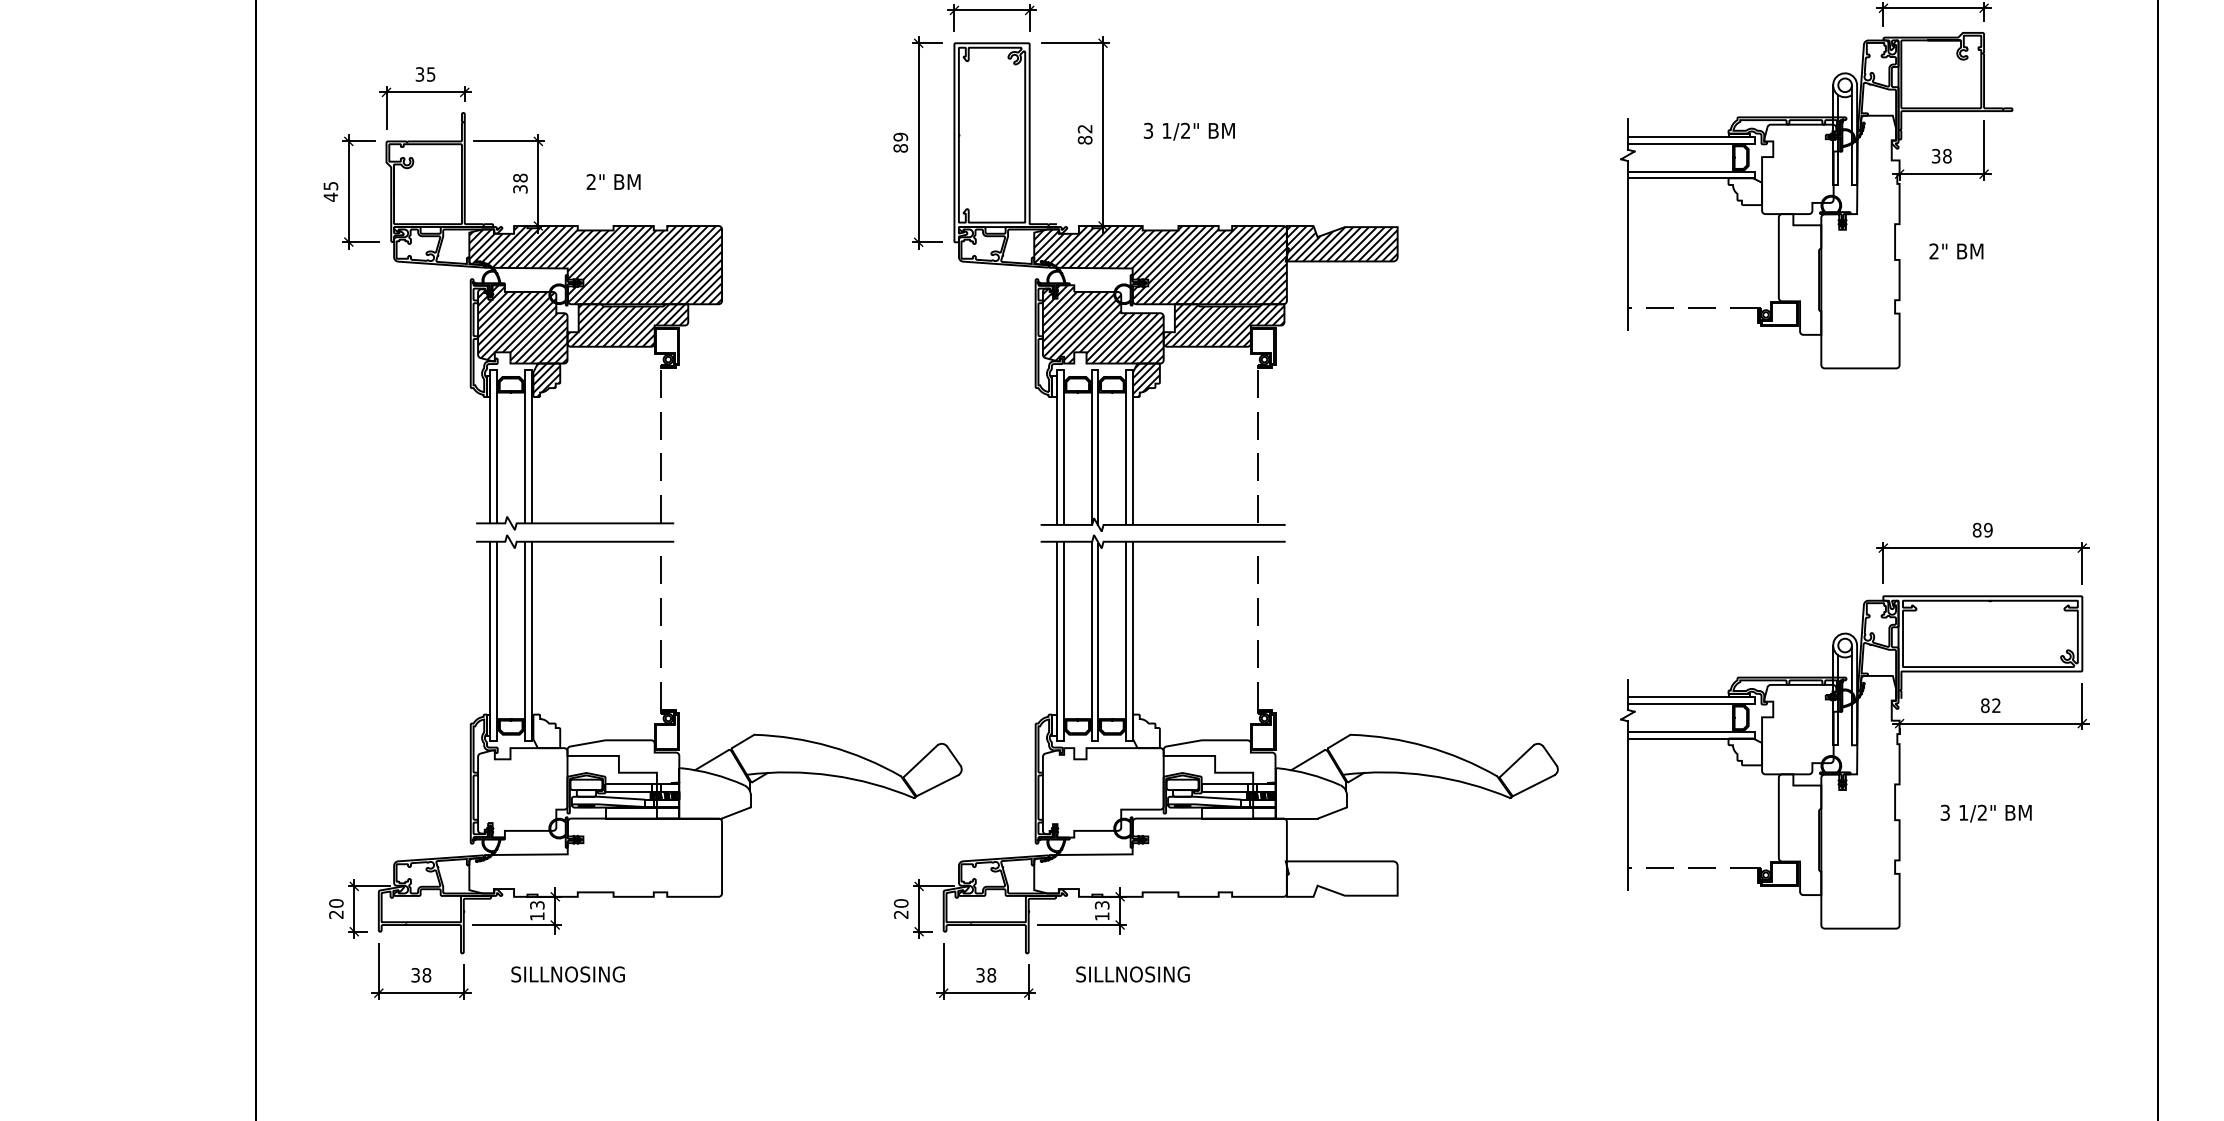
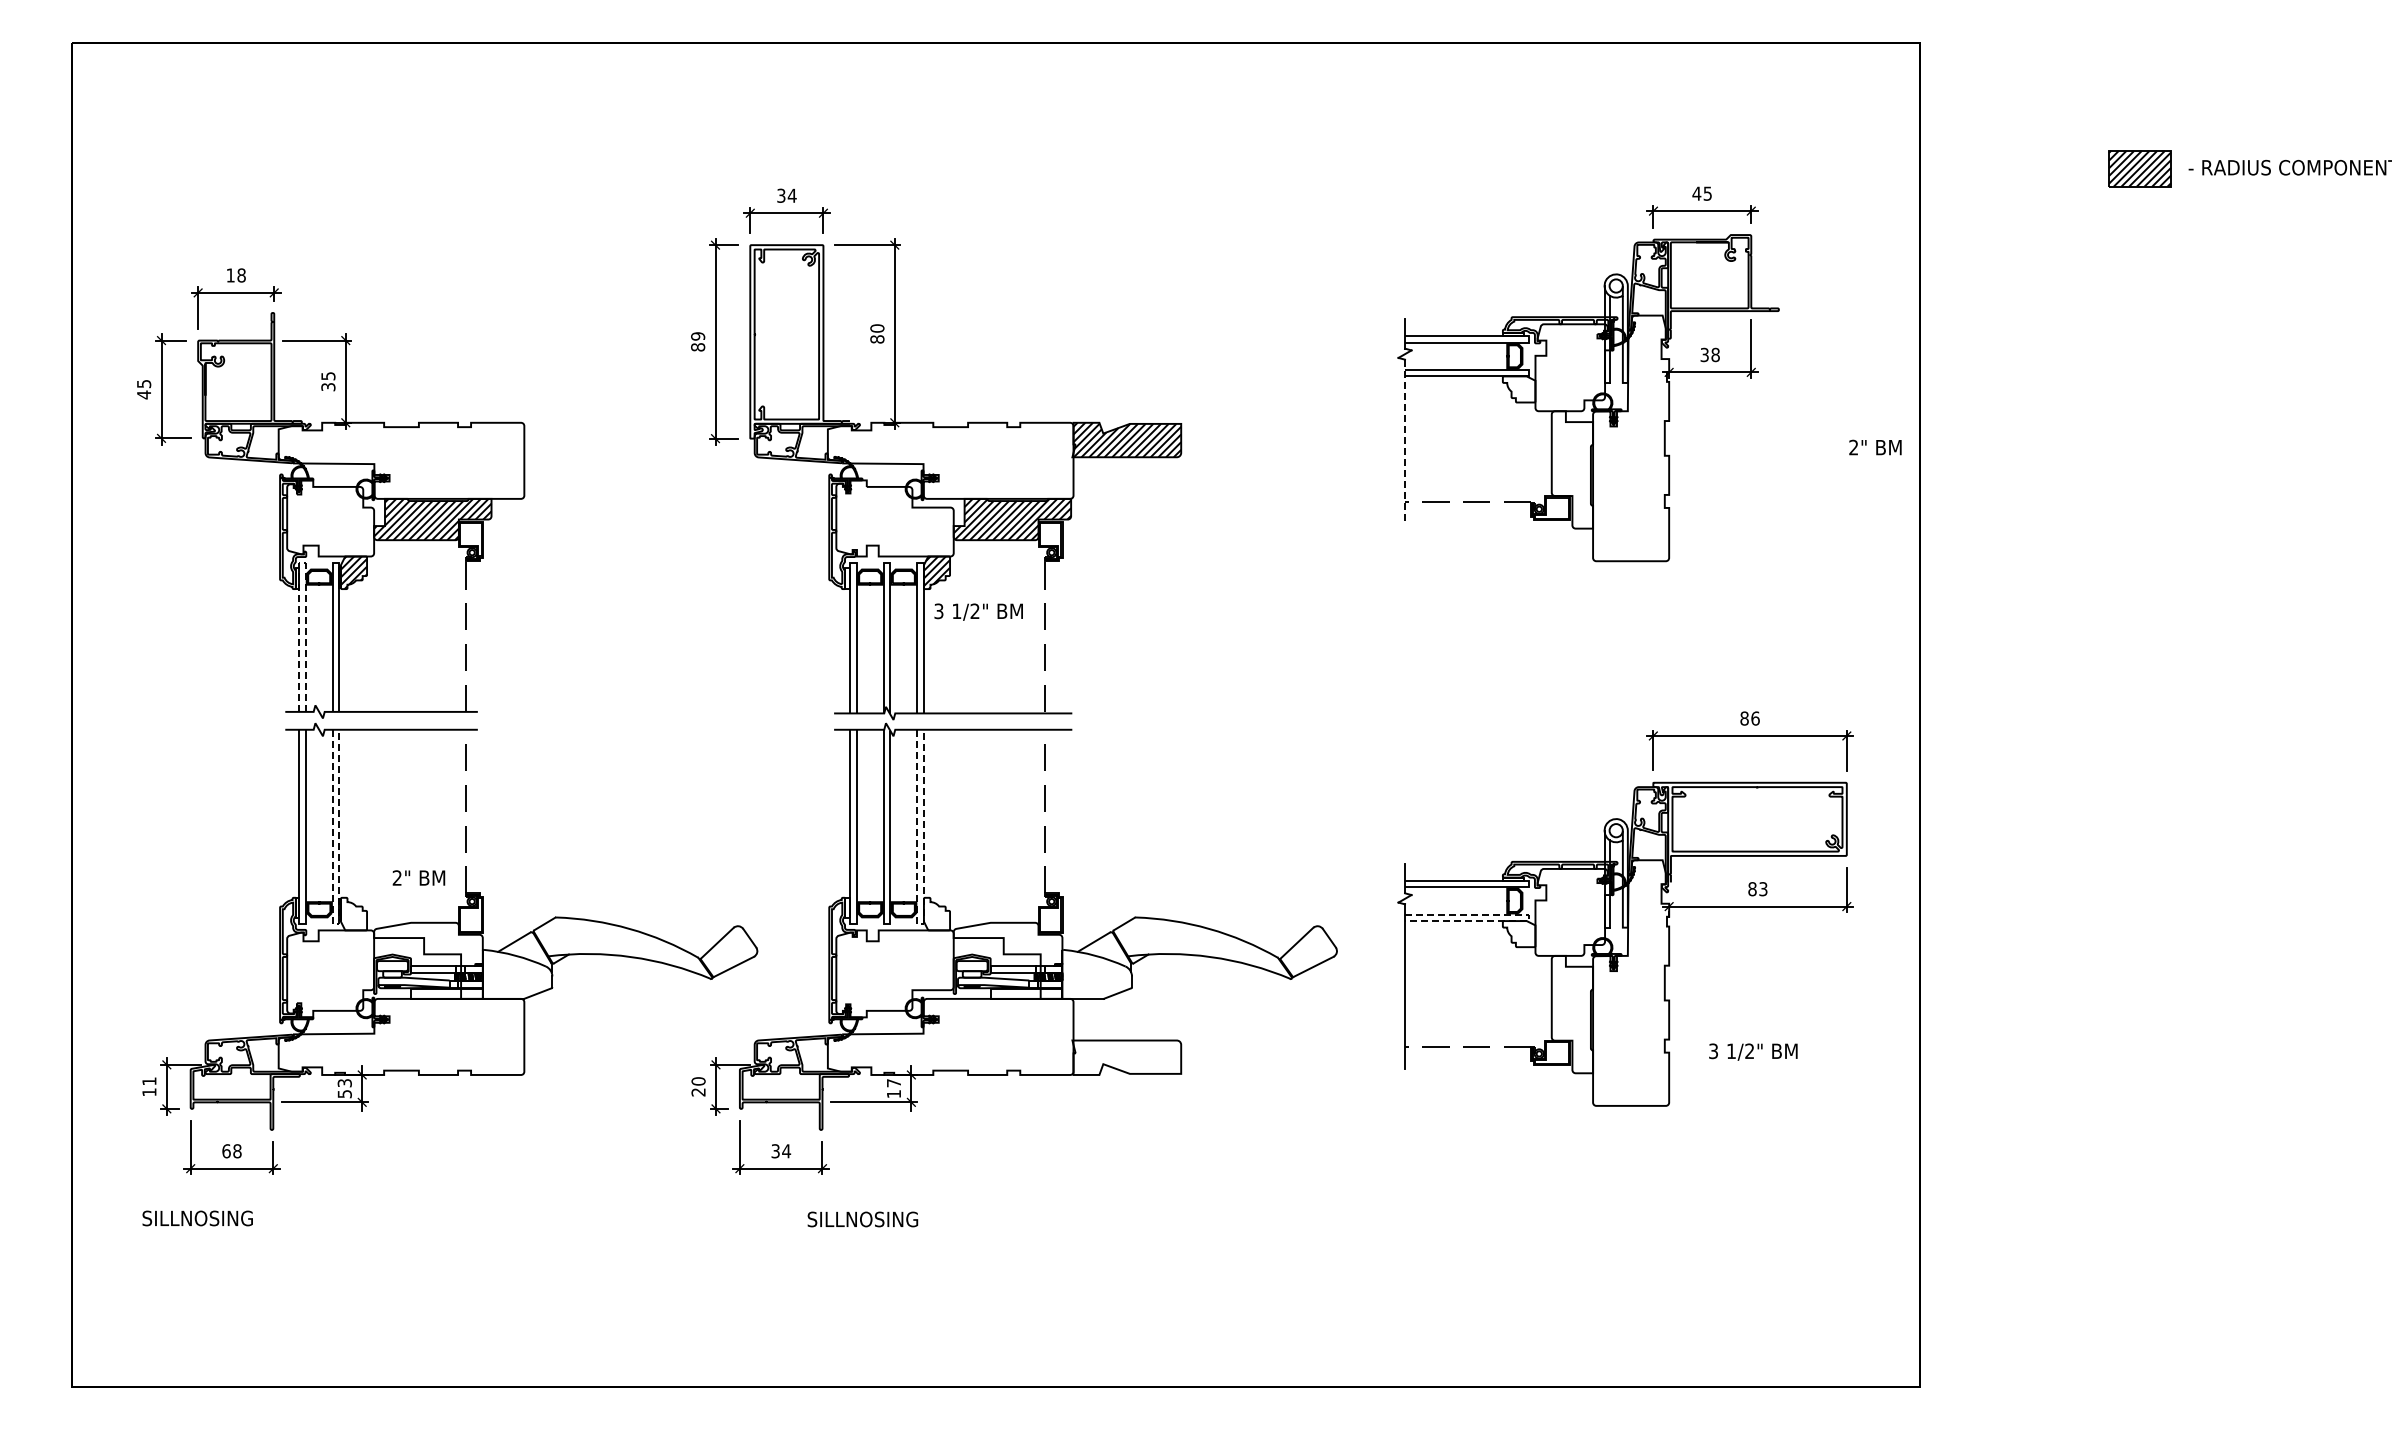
text: (424, 74) -> (235, 275), 35 -> 18
text: (1085, 129) -> (877, 328), 82 -> 80
text: (1189, 131) -> (978, 611), moved
text: (520, 178) -> (328, 376), 38 -> 35
text: (613, 181) -> (418, 877), moved
line: (1628, 246) -> (1405, 442), solid -> dashed
text: (1956, 251) -> (1875, 447), moved
hatch: (595, 264) -> (401, 460), removed
hatch: (1160, 264) -> (950, 460), removed
hatch: (522, 324) -> (330, 518), removed
hatch: (1102, 324) -> (894, 518), removed
line: (493, 370) -> (302, 563), solid -> dashed
text: (1988, 530) -> (1755, 718), 89 -> 86
text: (1996, 706) -> (1763, 889), 82 -> 83
line: (1754, 735) -> (1528, 918), solid -> dashed
line: (528, 741) -> (336, 923), solid -> dashed
line: (1130, 741) -> (921, 923), solid -> dashed
text: (1986, 813) -> (1753, 1051), moved
text: (1101, 905) -> (893, 1083), 13 -> 17
text: (336, 908) -> (149, 1086), 20 -> 11
text: (537, 916) -> (344, 1094), 13 -> 53
text: (567, 974) -> (197, 1218), moved
text: (1132, 974) -> (862, 1219), moved
text: (415, 975) -> (226, 1151), 38 -> 68
text: (991, 975) -> (786, 1151), 38 -> 34

